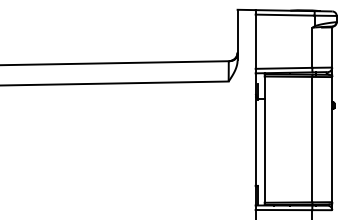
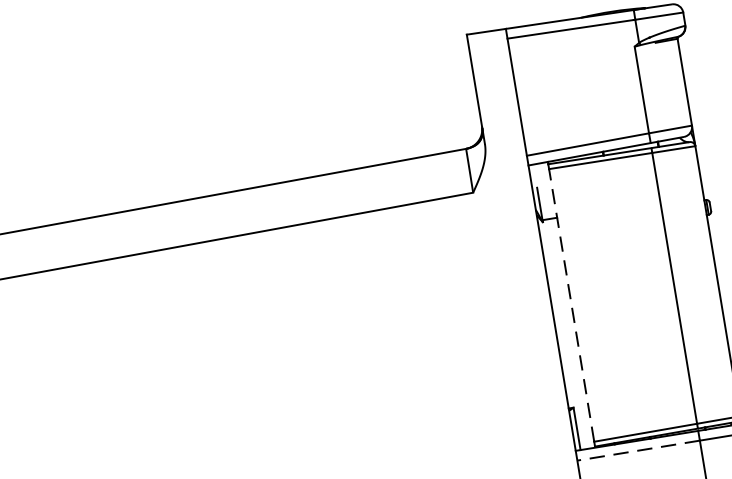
line: (264, 139) -> (571, 305), solid -> dashed
line: (283, 210) -> (637, 451), solid -> dashed

